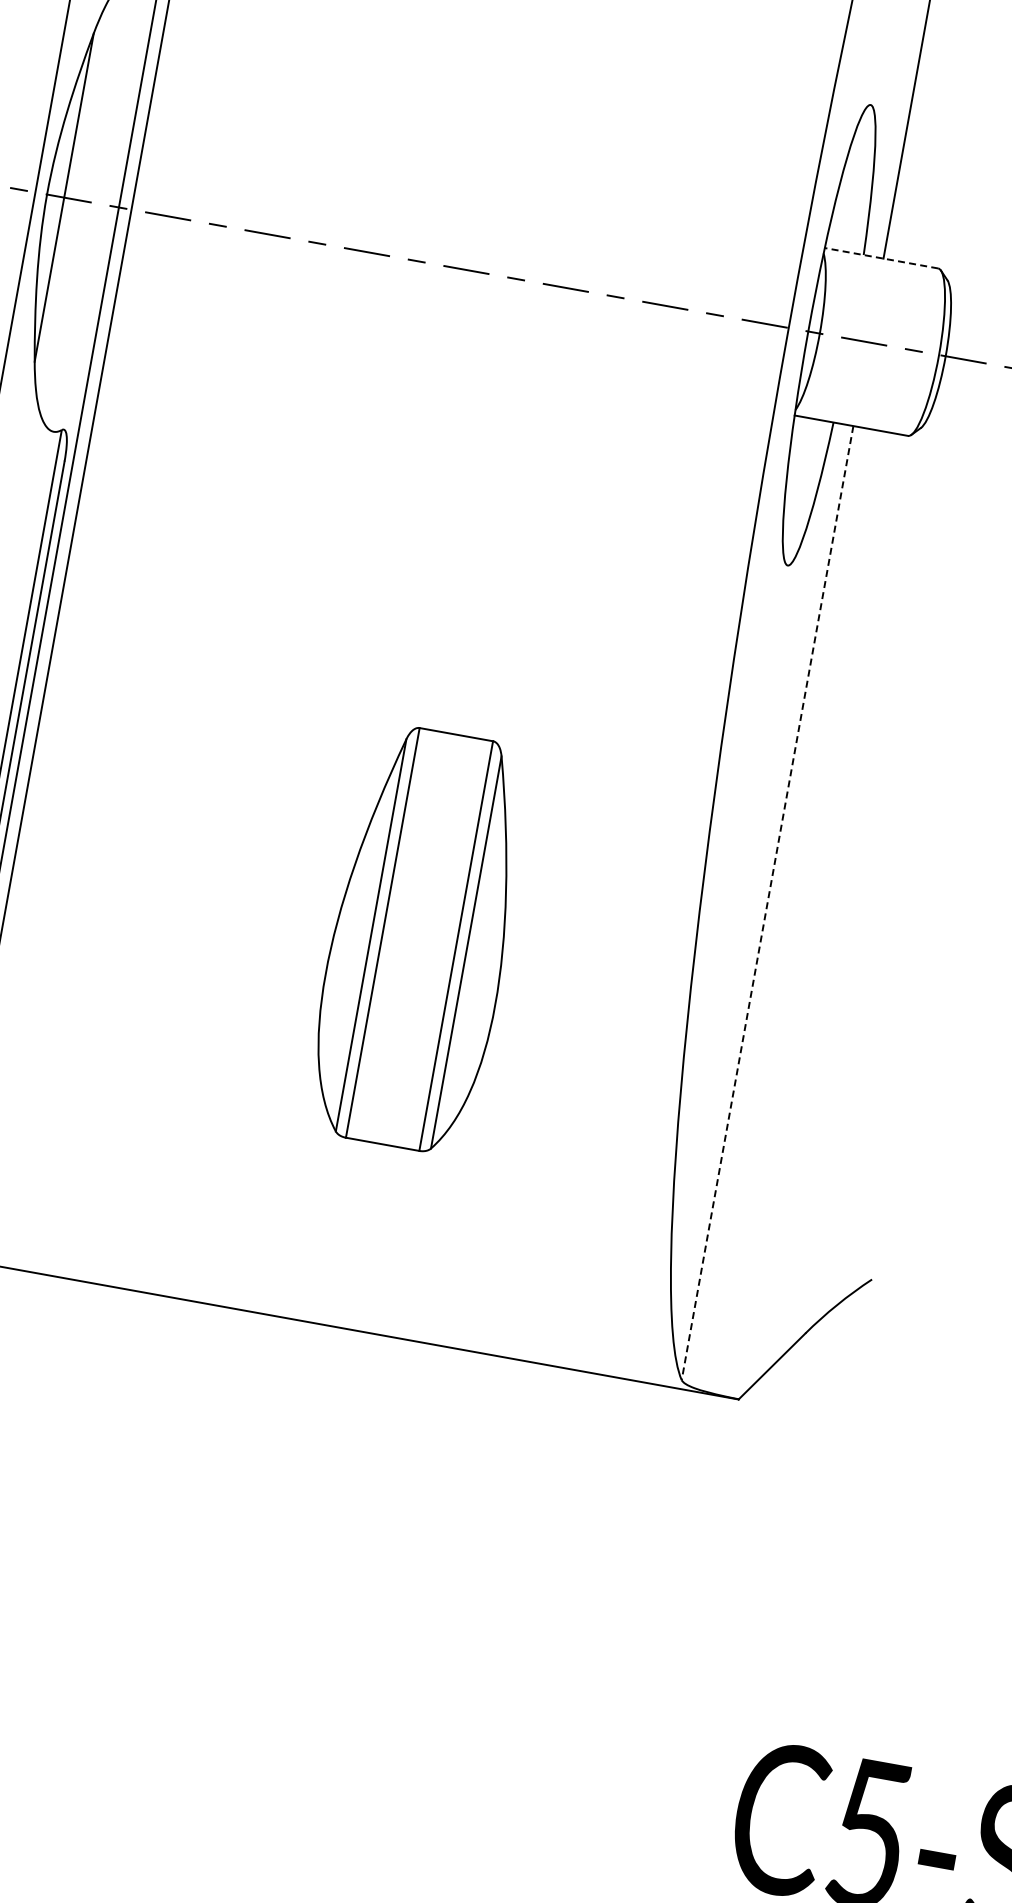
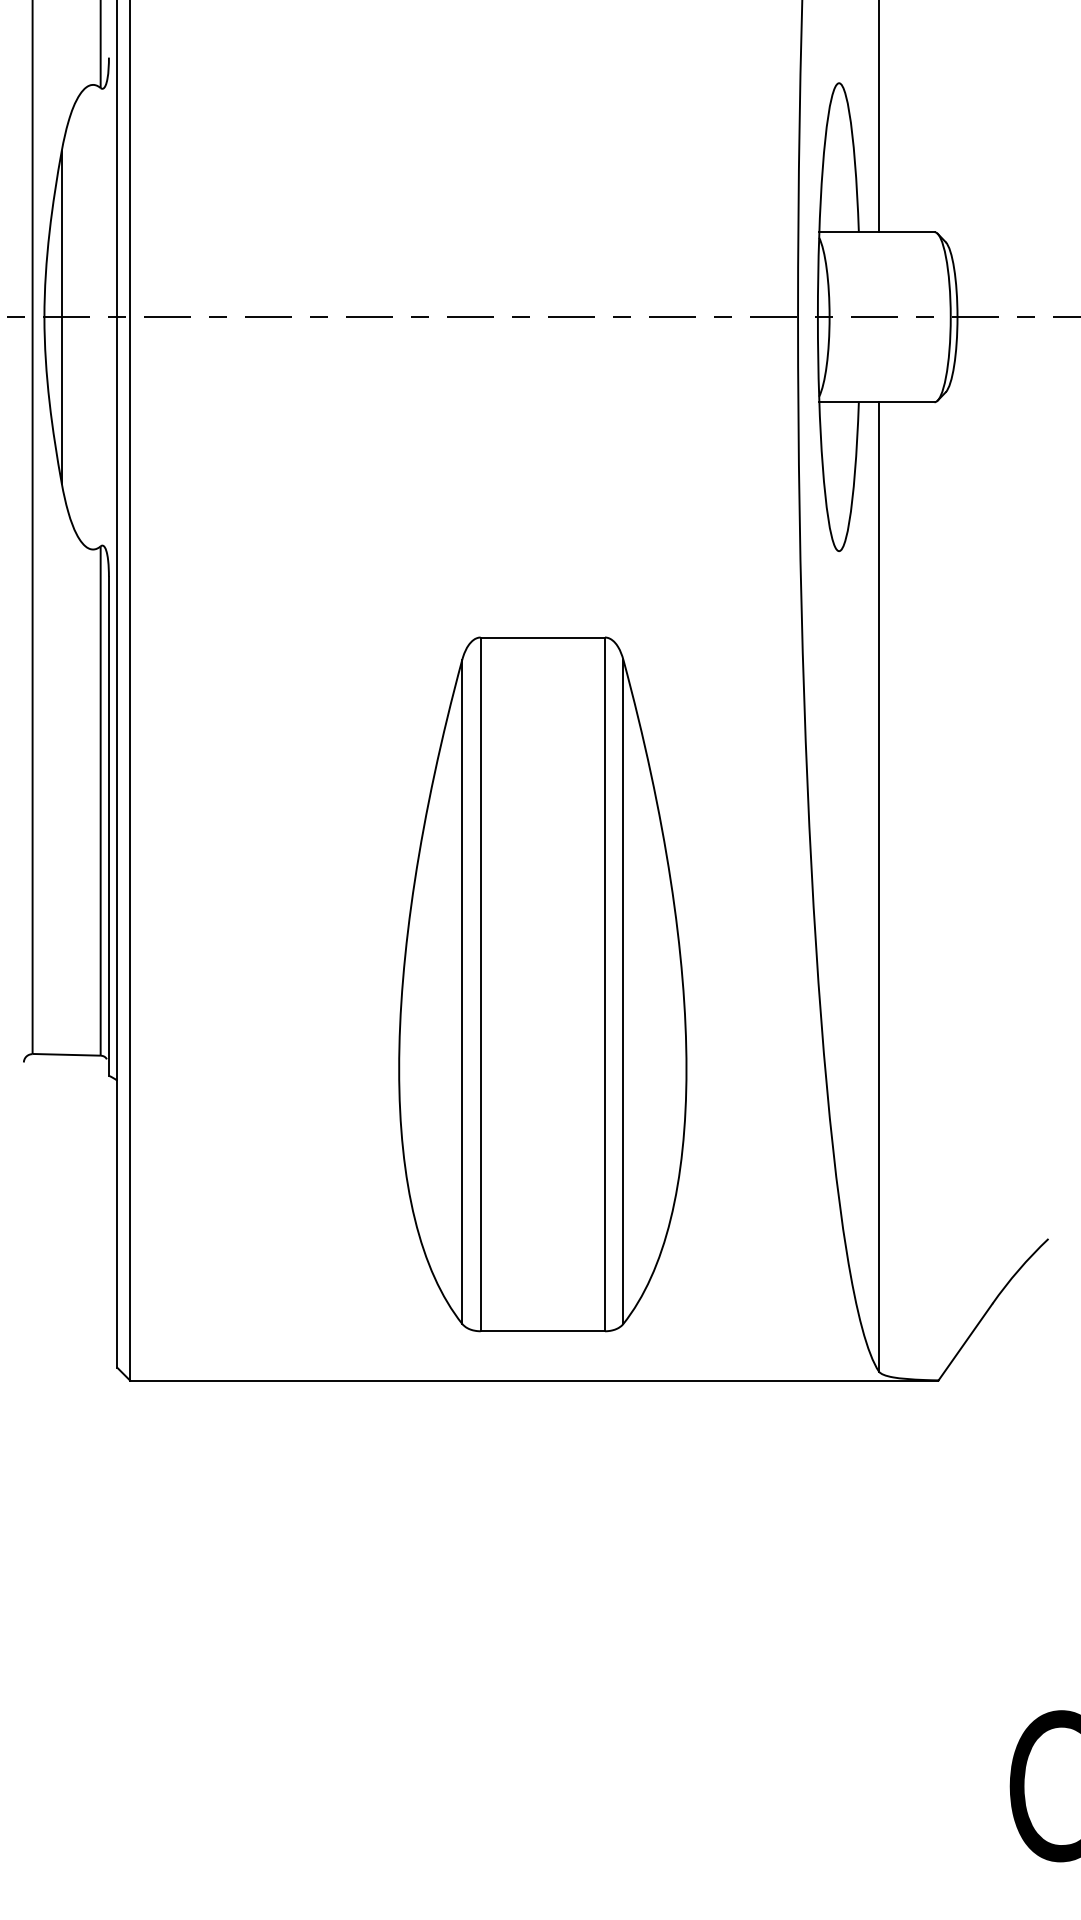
line: (880, 258) -> (876, 232), dashed -> solid
line: (768, 902) -> (879, 886), dashed -> solid
part: (419, 939) -> (542, 984), size x1.67

